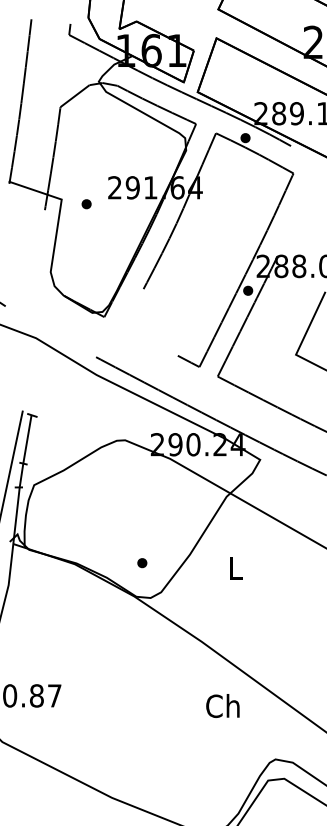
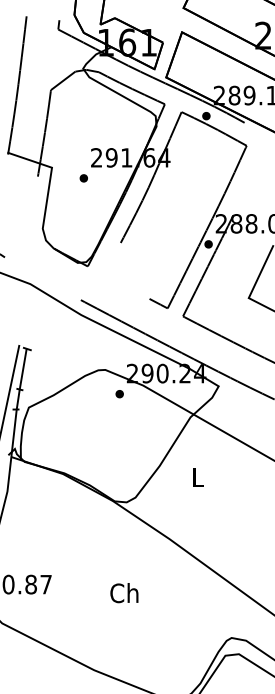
part: (86, 204) -> (83, 178), moved
part: (142, 563) -> (119, 394), moved
text: (222, 705) -> (124, 592), moved

